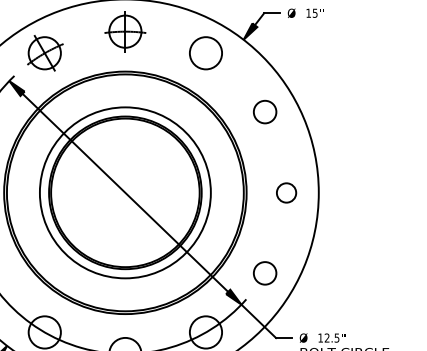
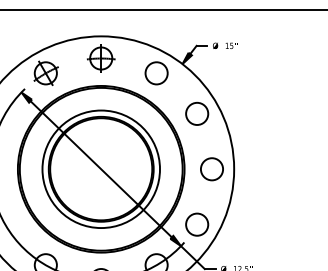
circle: (265, 111) -> (197, 113), size x1.43
circle: (285, 193) -> (211, 169), size x1.67
circle: (265, 273) -> (197, 224), size x1.43

